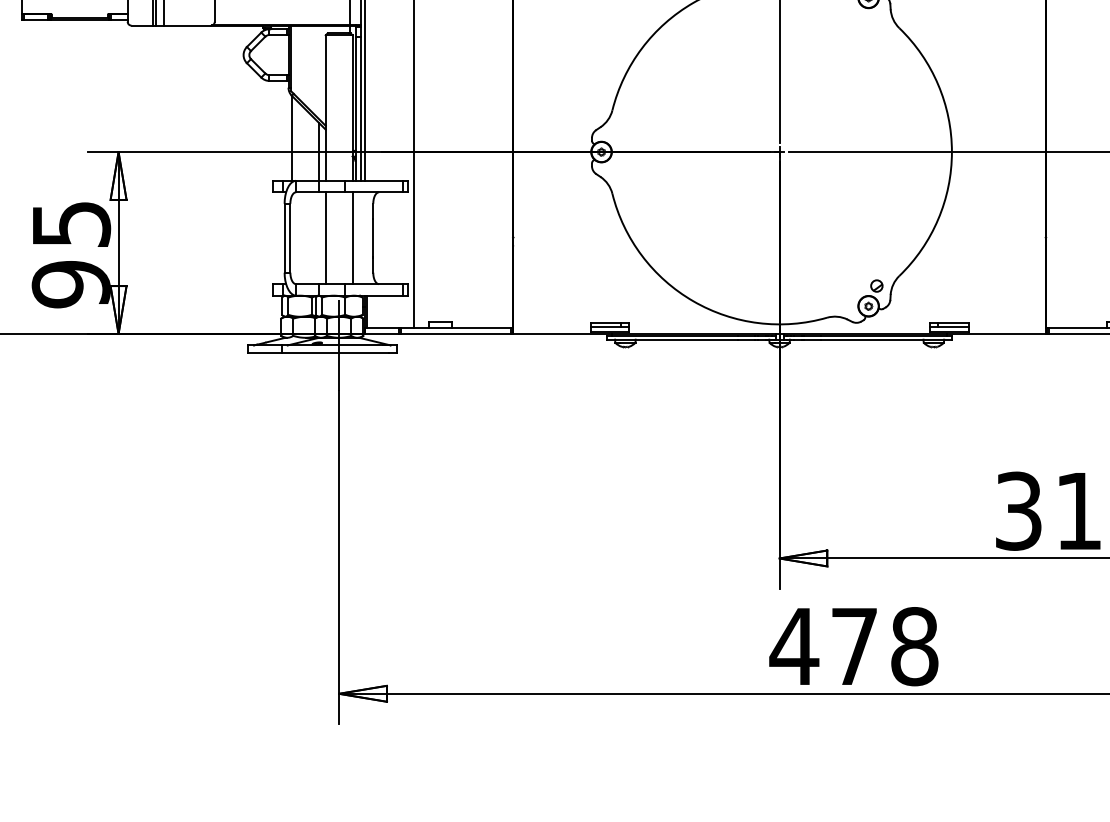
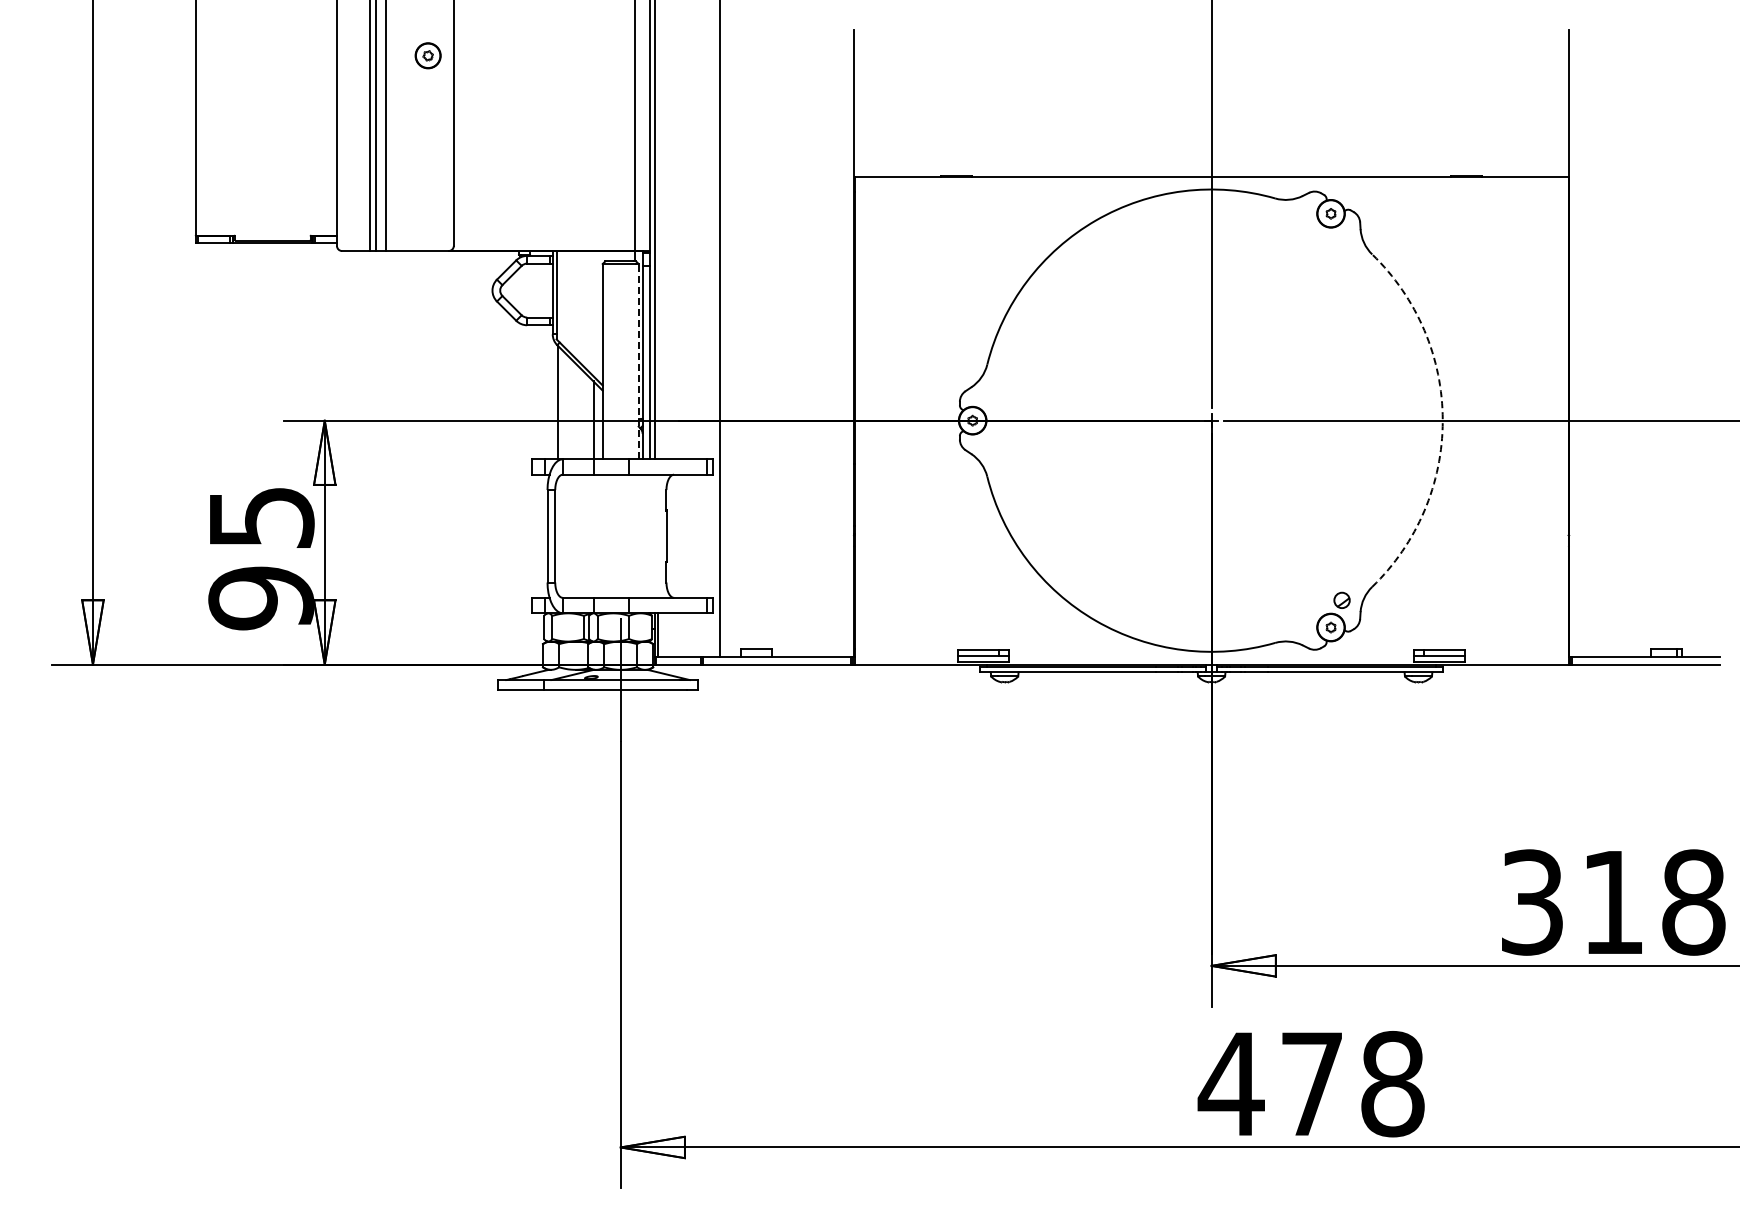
line: (352, 107) -> (638, 361), solid -> dashed
arc: (951, 151) -> (1442, 420), solid -> dashed
line: (325, 237) -> (602, 535), removed
line: (352, 237) -> (638, 535), removed

